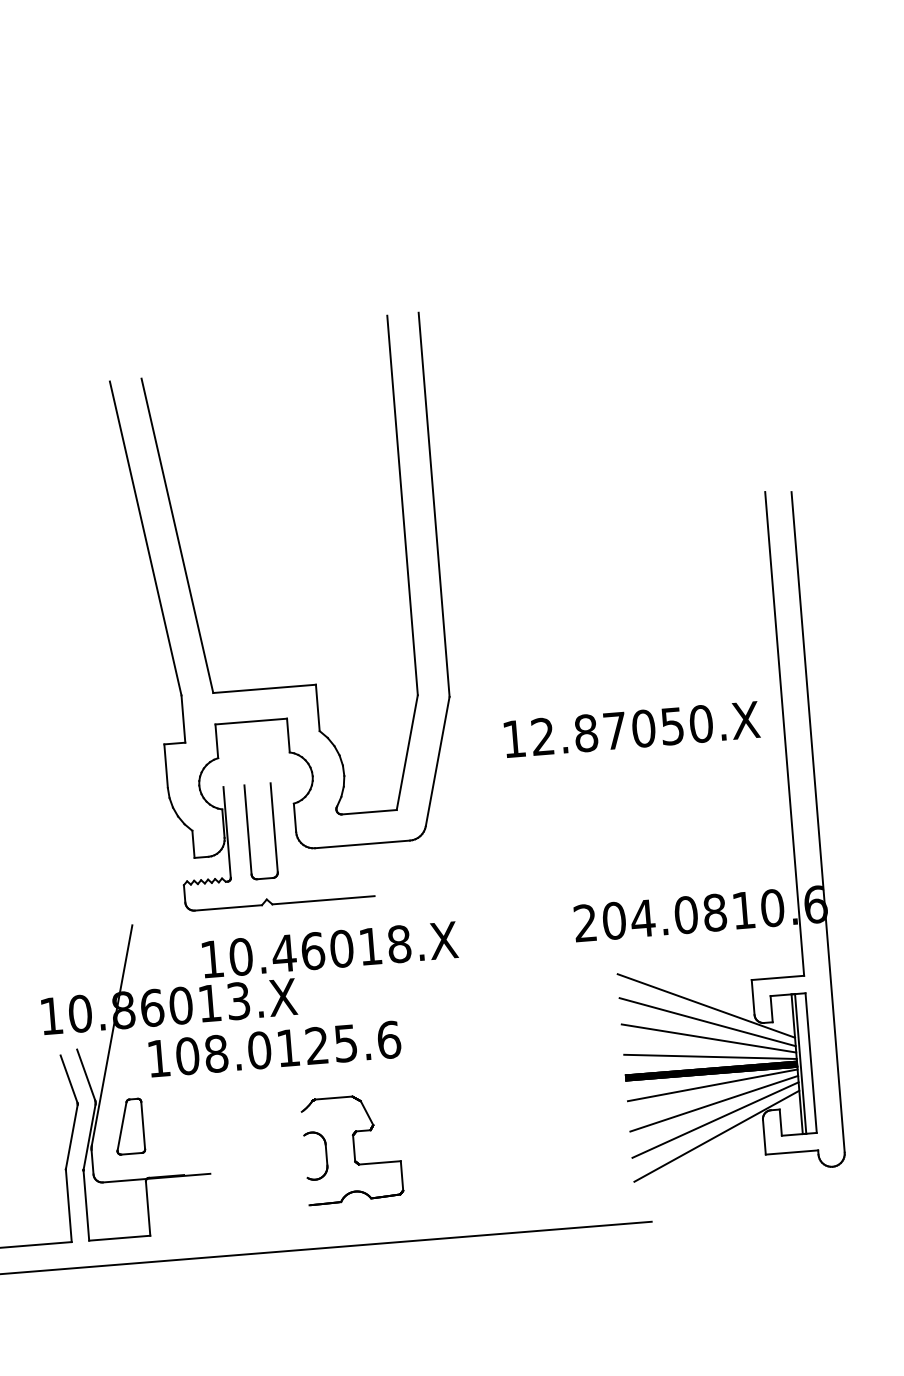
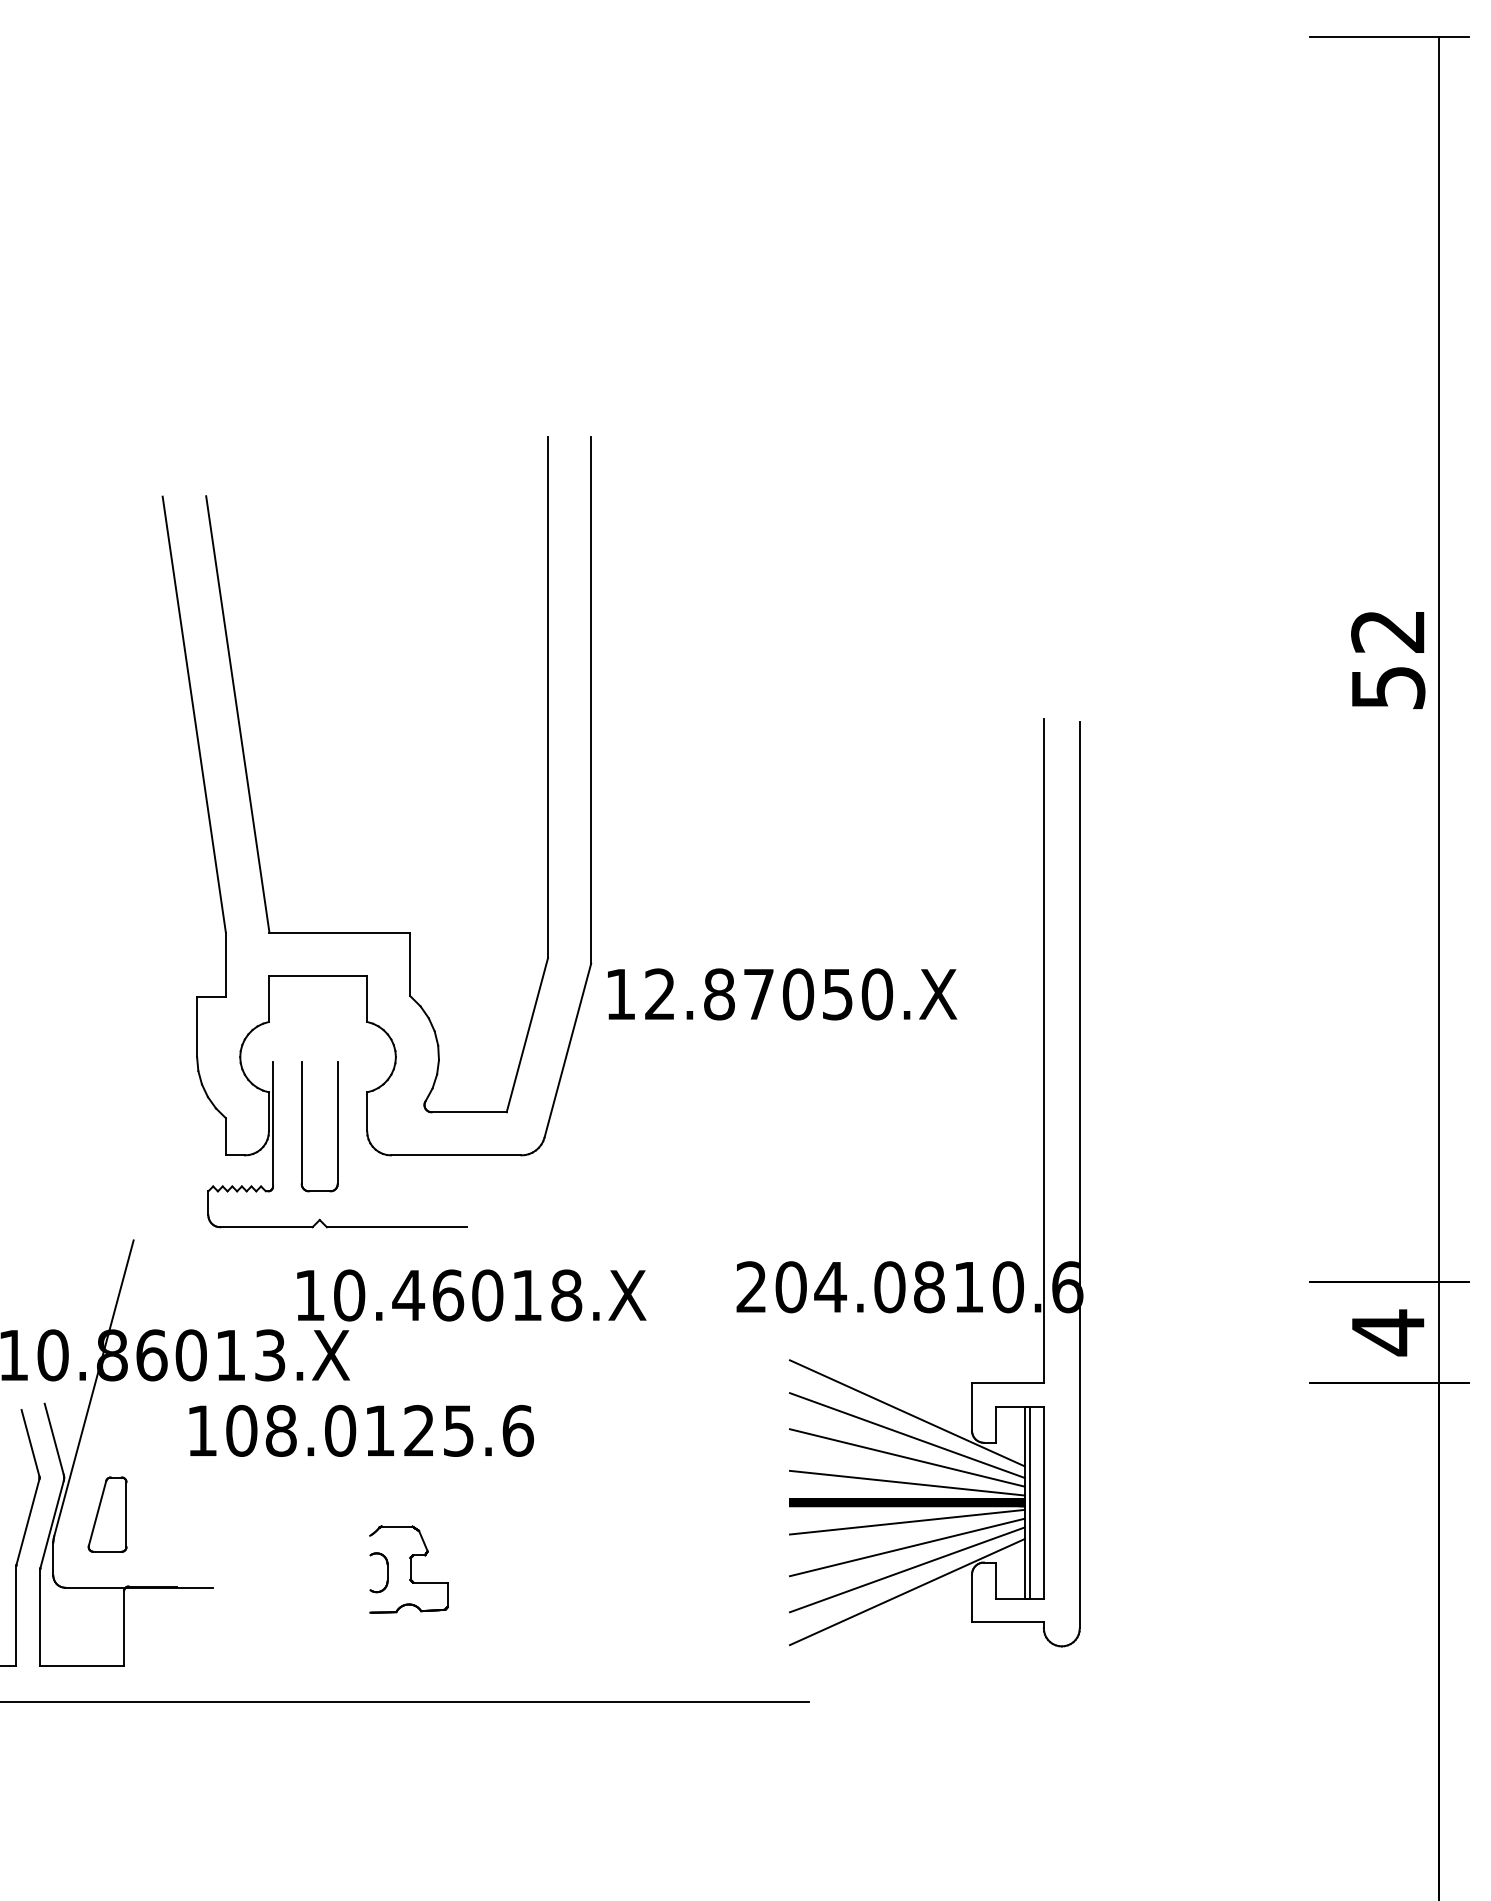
text: (632, 729) -> (782, 994), moved
text: (330, 949) -> (471, 1295), moved
text: (274, 1048) -> (361, 1430), moved
part: (351, 1149) -> (408, 1569), size x0.6

